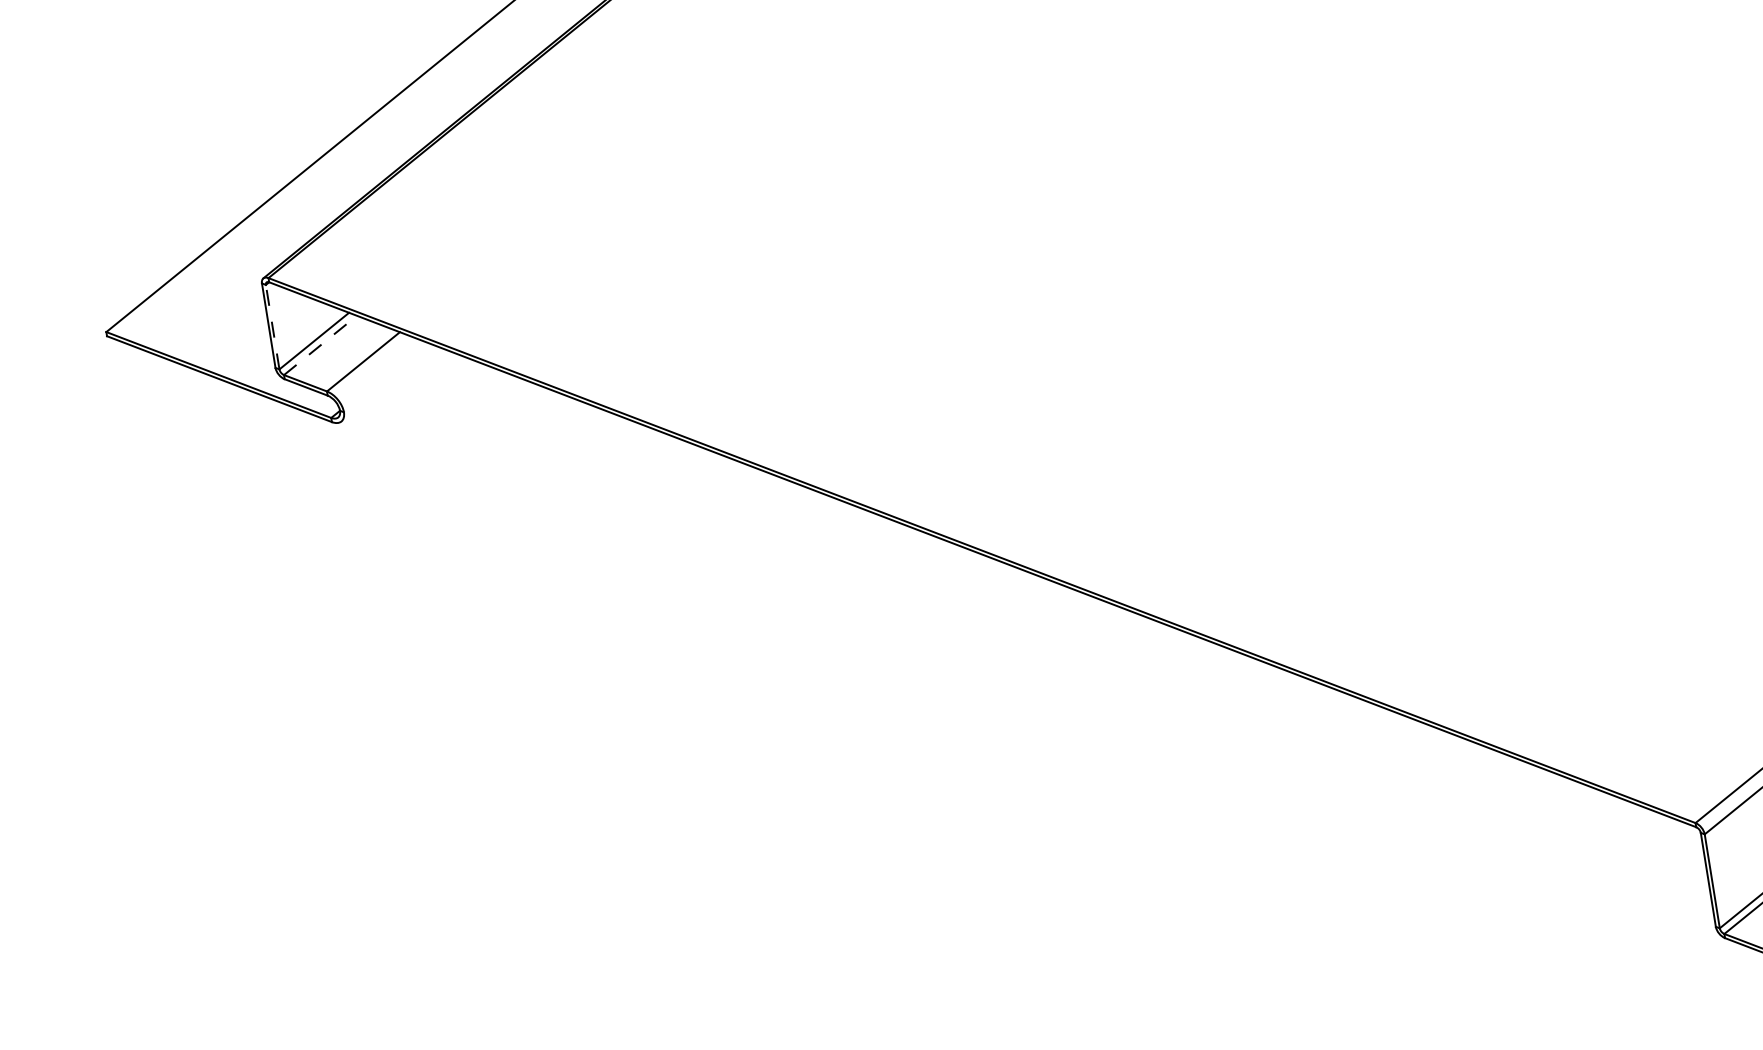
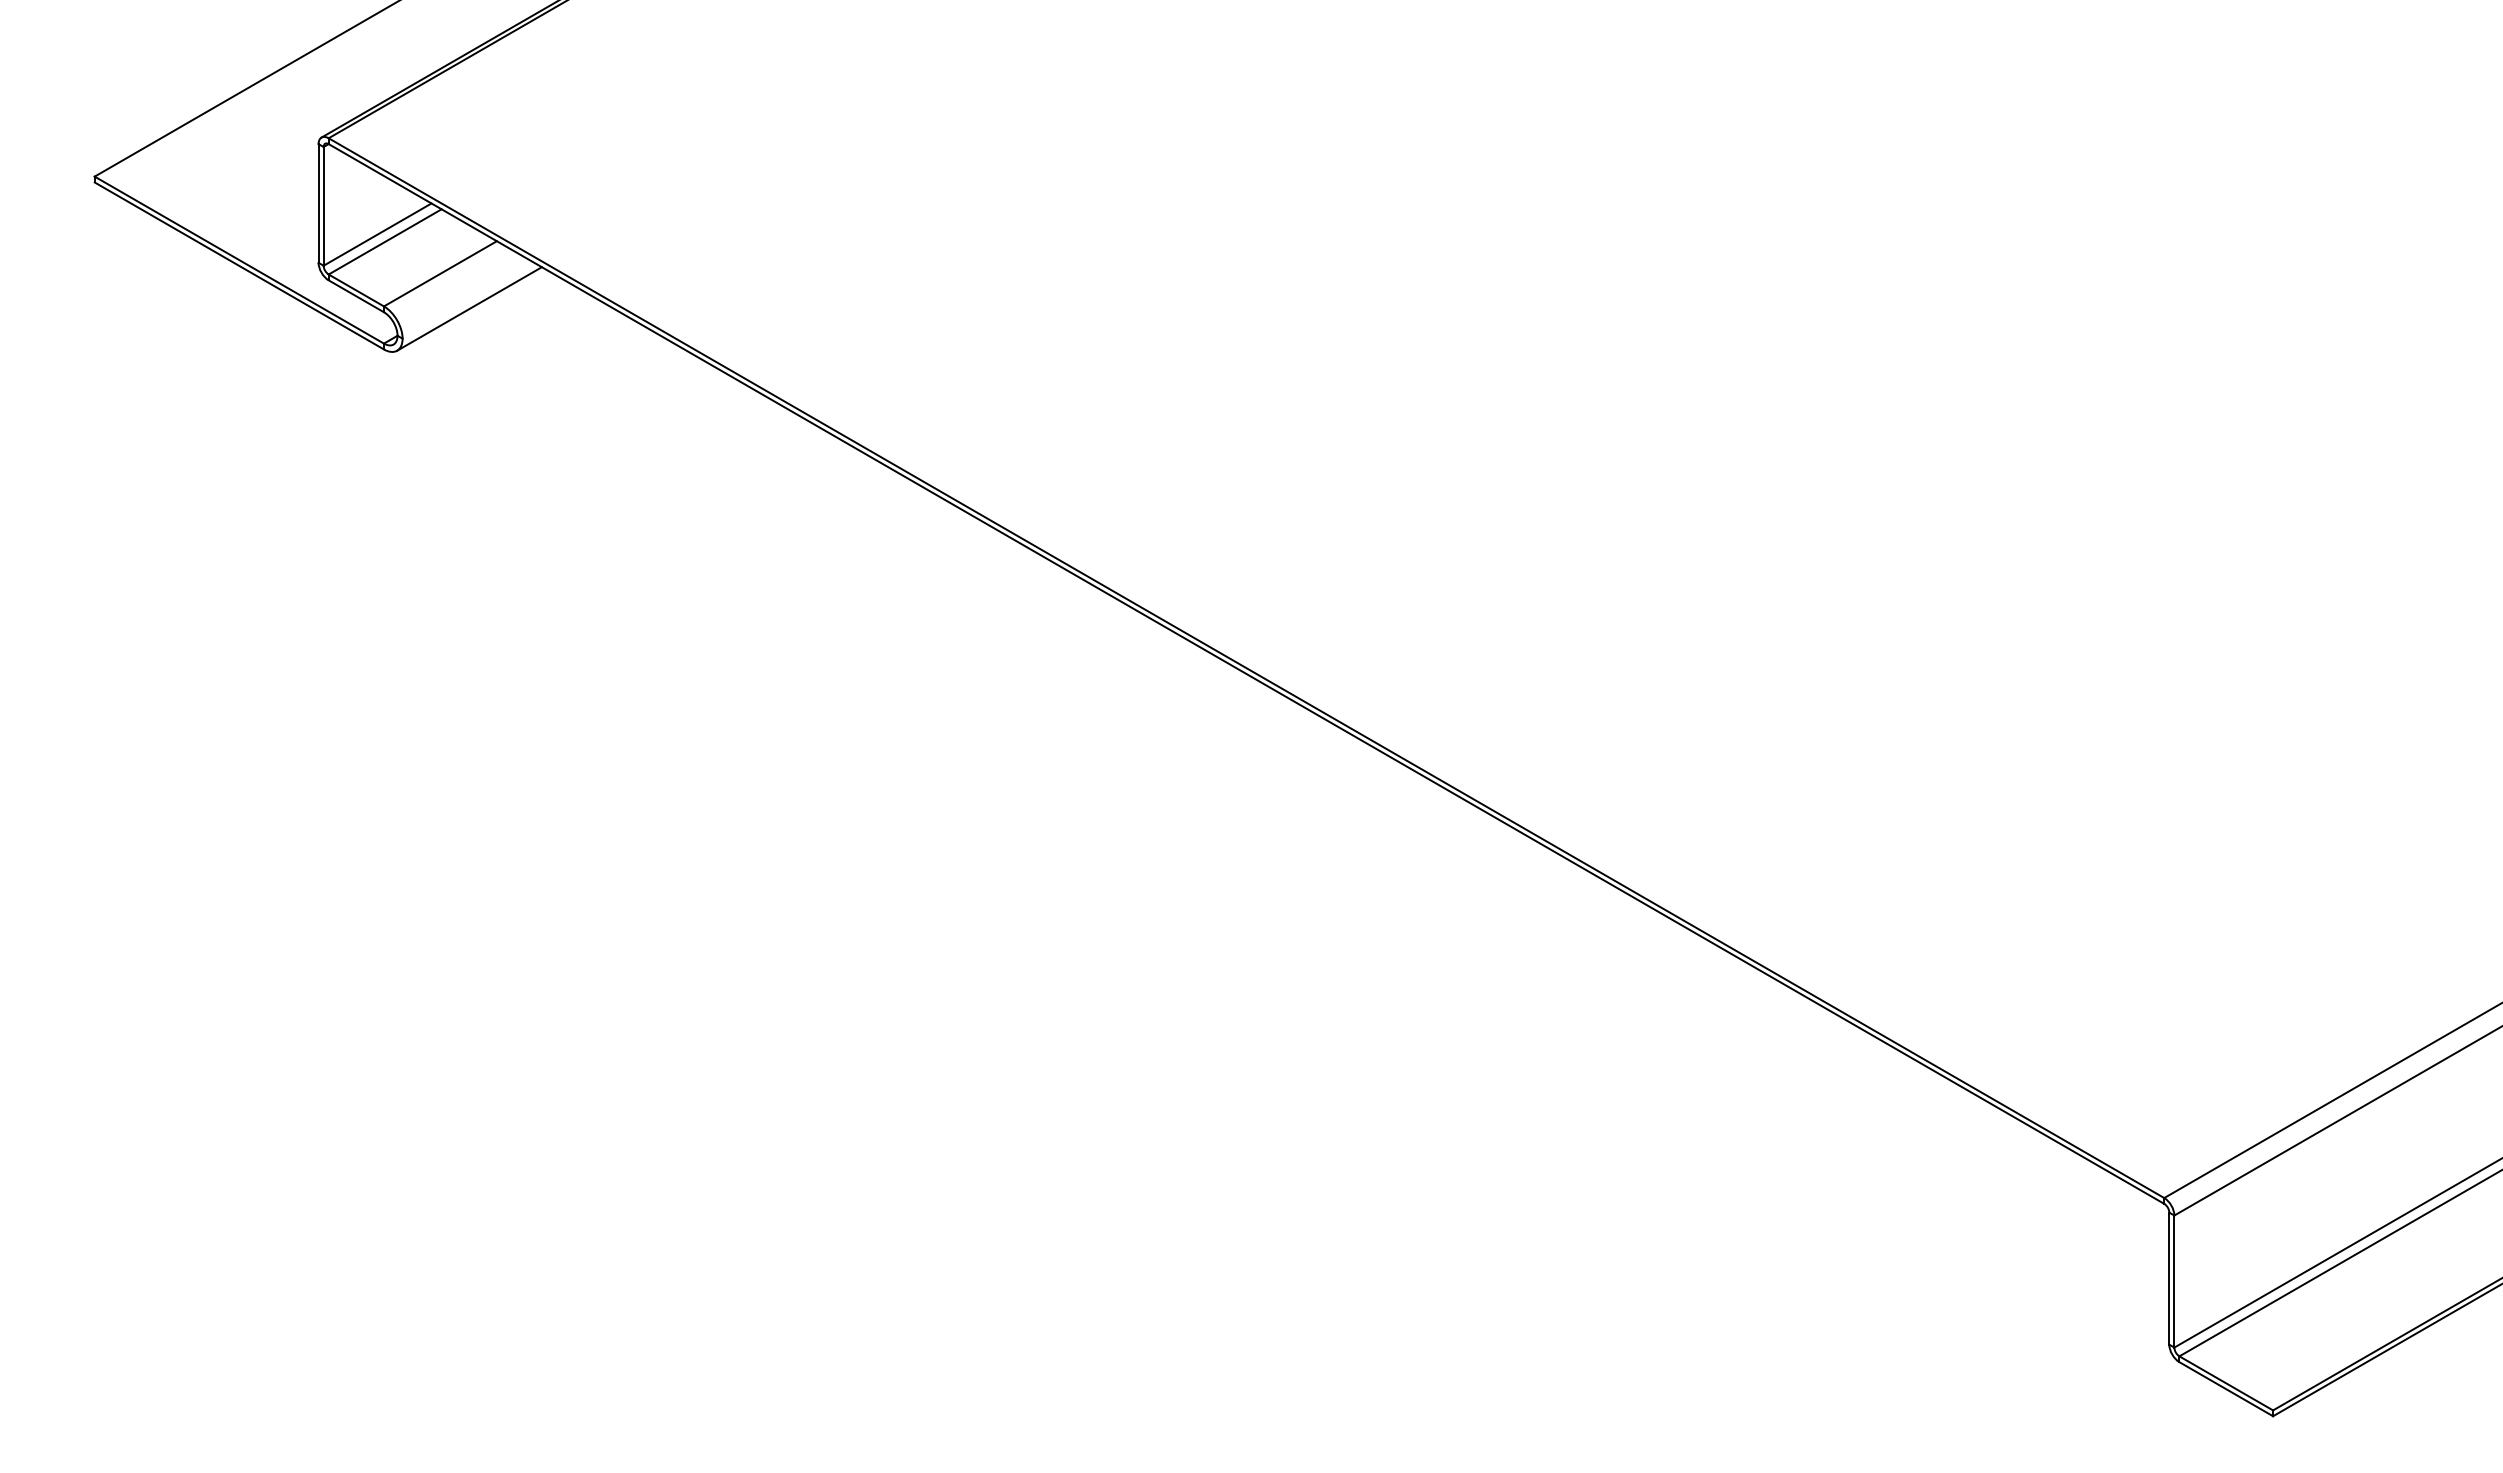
line: (272, 326) -> (323, 205), dashed -> solid
line: (320, 345) -> (385, 241), dashed -> solid
line: (388, 383) -> (469, 308), added

